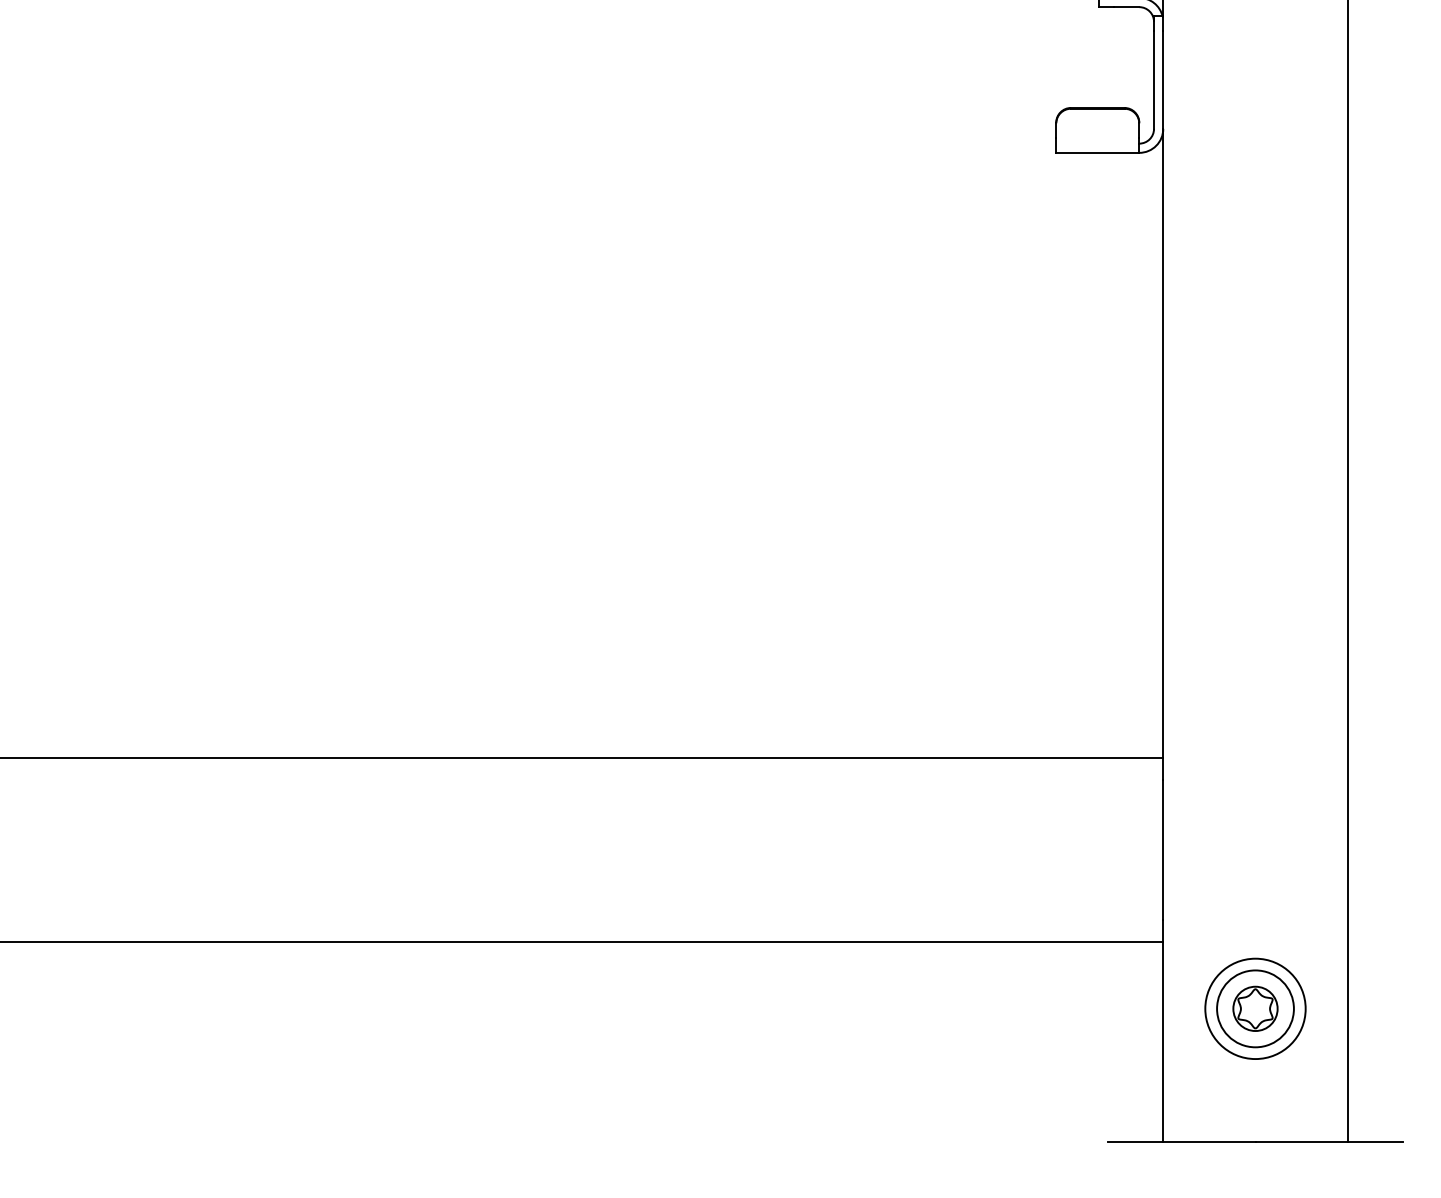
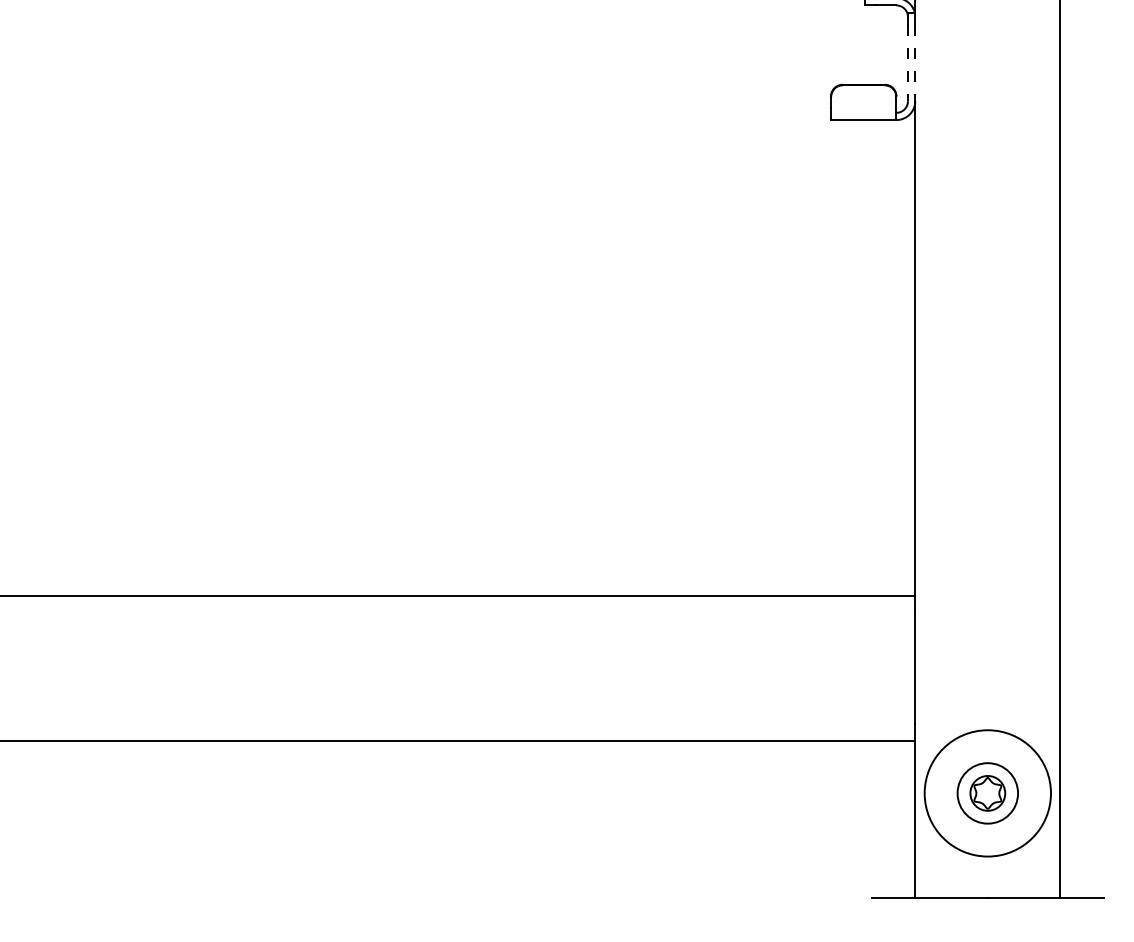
line: (1154, 80) -> (908, 63), solid -> dashed
line: (1163, 80) -> (915, 63), solid -> dashed
circle: (1255, 1008) -> (987, 793), size x1.6

